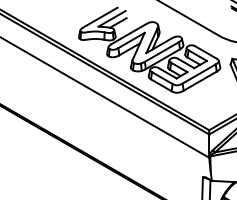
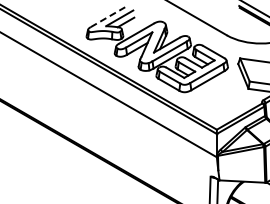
line: (99, 18) -> (107, 17), solid -> dashed

